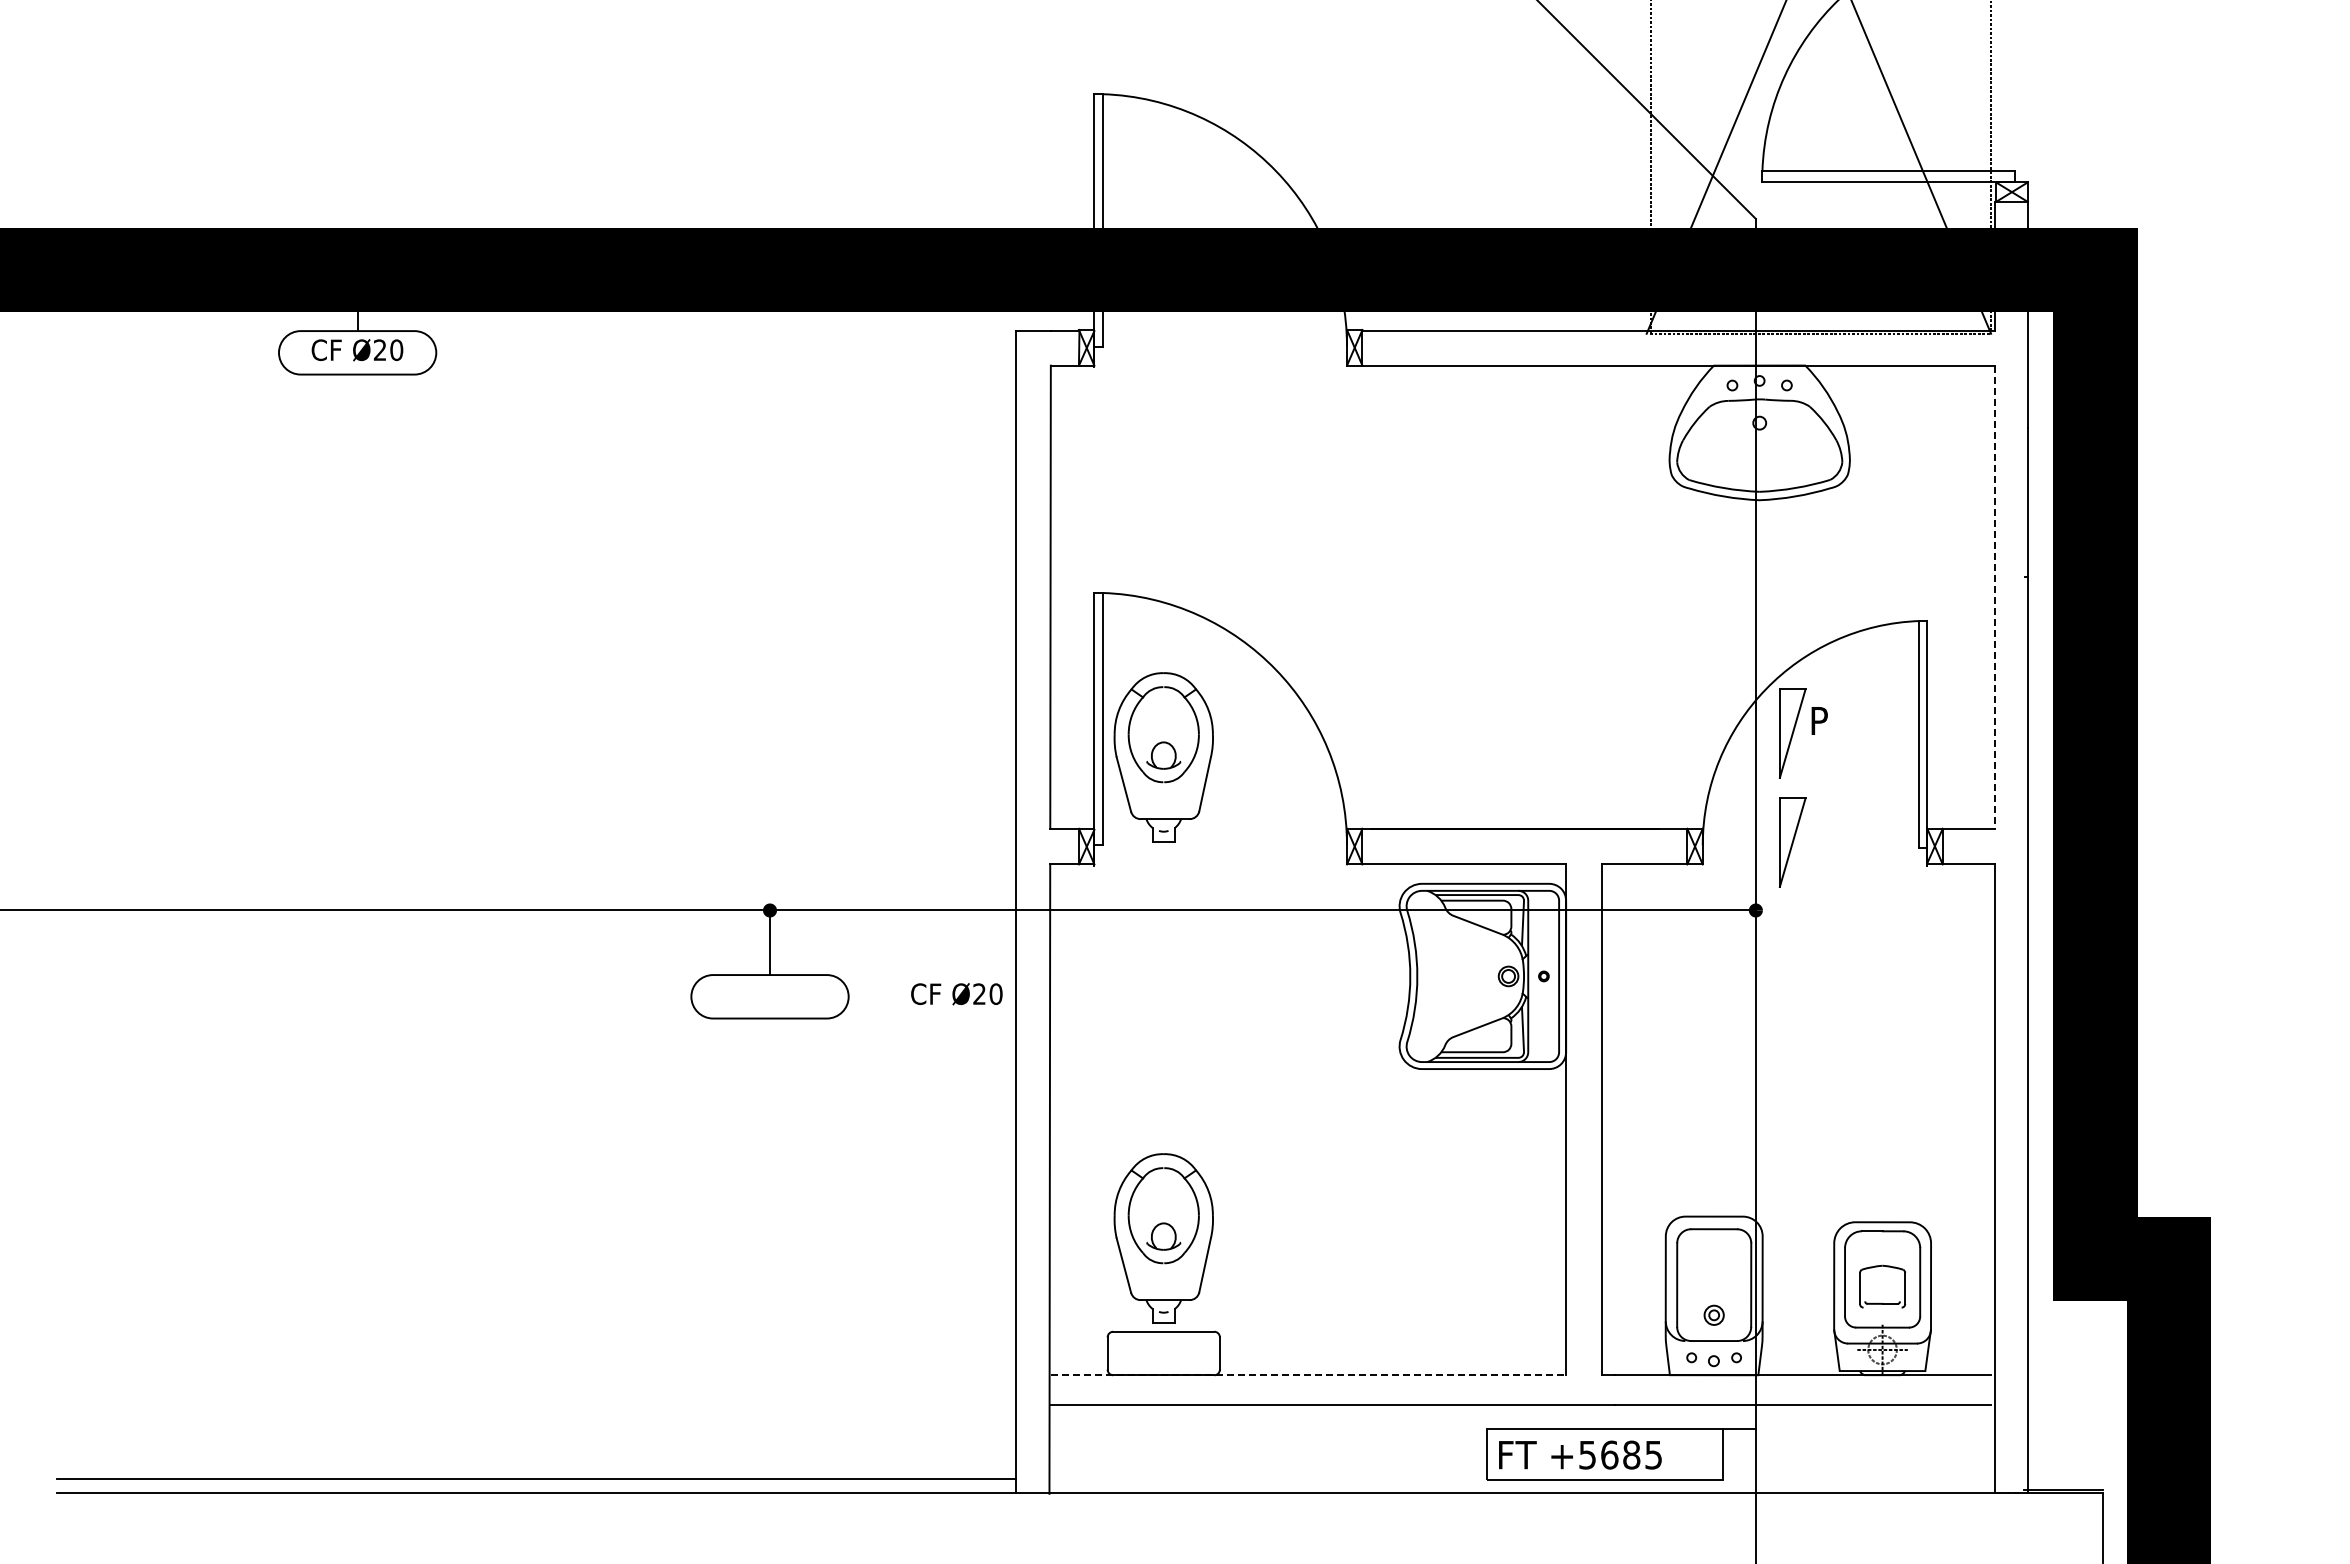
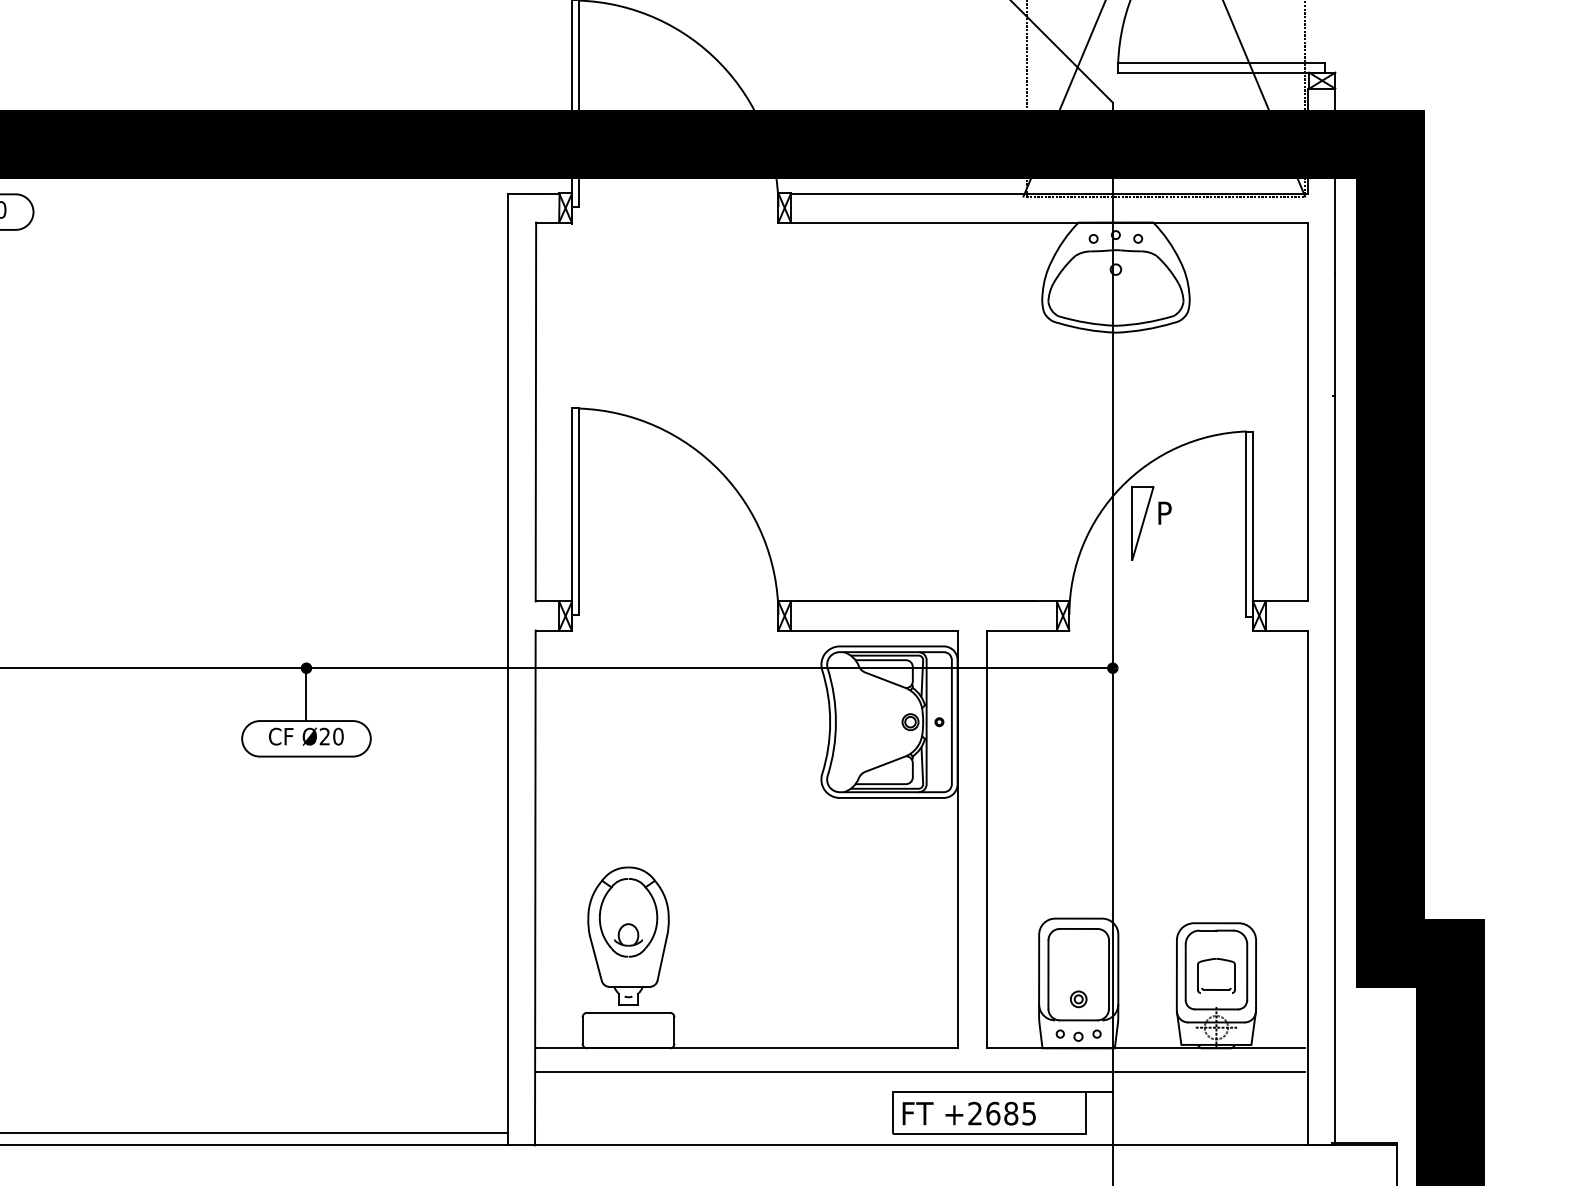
line: (1994, 597) -> (1307, 412), dashed -> solid
part: (1163, 757) -> (628, 543), removed
part: (1792, 842) -> (1142, 612), removed
text: (956, 994) -> (306, 736), moved
line: (1308, 1375) -> (746, 1048), dashed -> solid
text: (1587, 1454) -> (975, 1113), +5685 -> +2685

